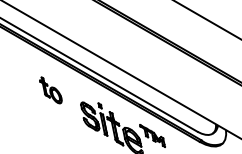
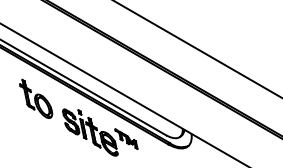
part: (51, 90) -> (36, 98), size x1.67

